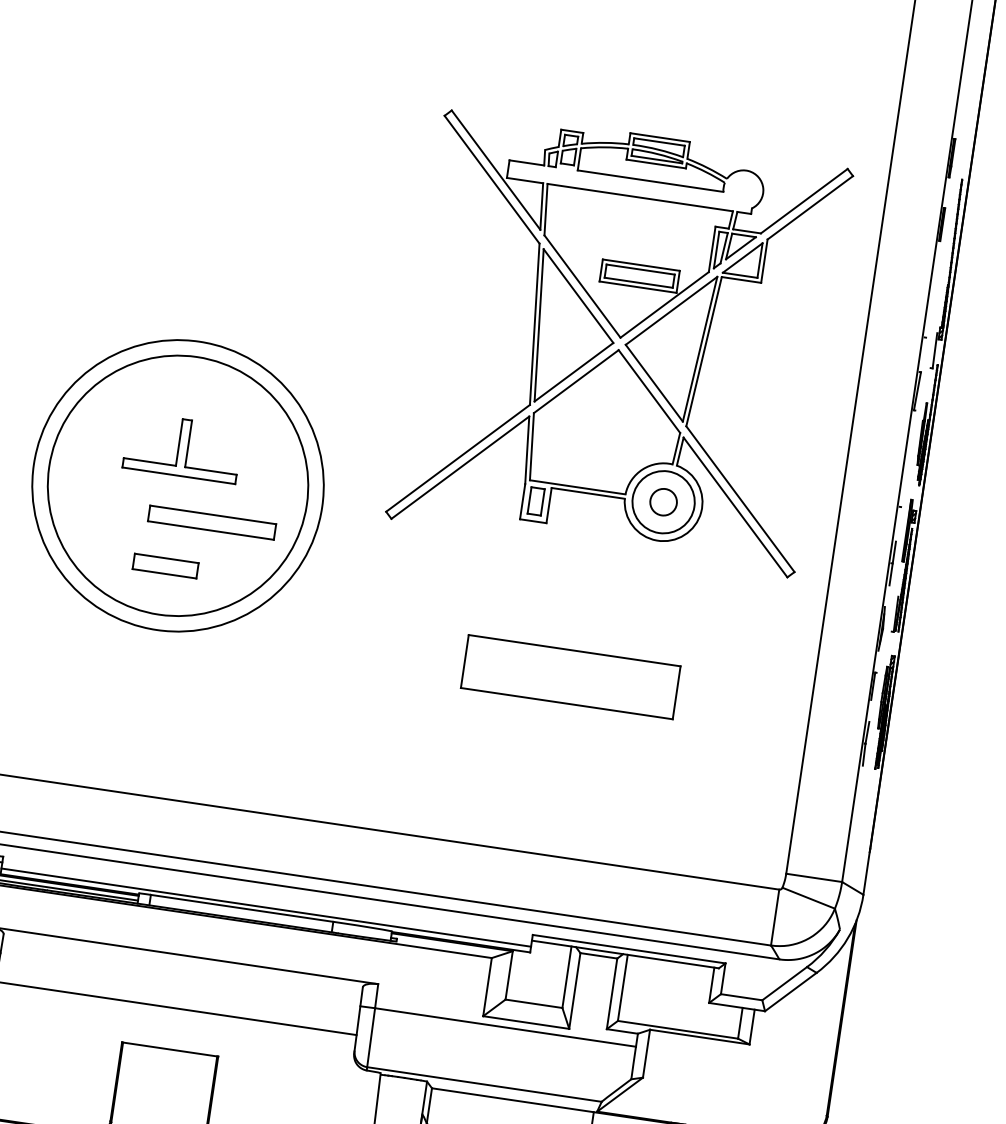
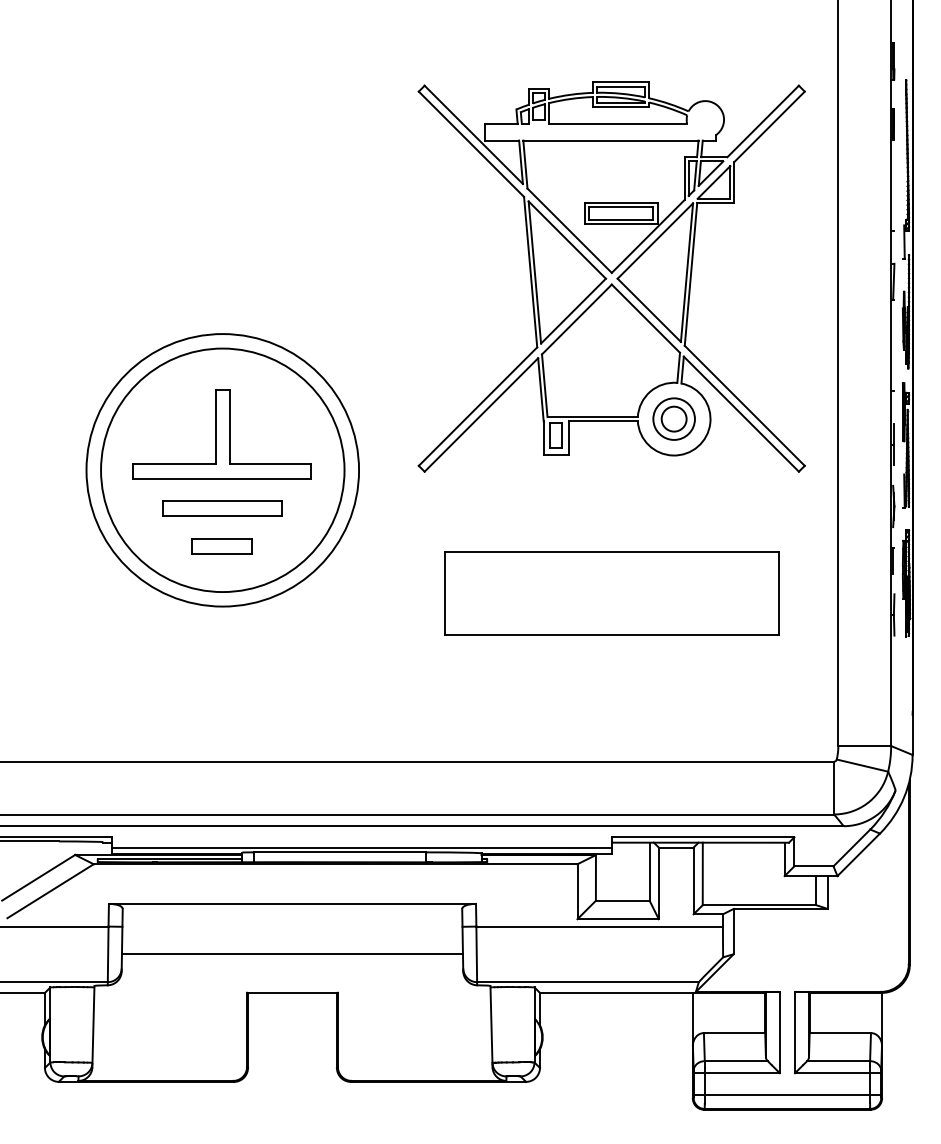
part: (182, 447) -> (221, 434), size x1.67
circle: (663, 501) -> (673, 418), size x0.71
part: (212, 522) -> (222, 508), moved
part: (570, 676) -> (611, 593), size x1.67

